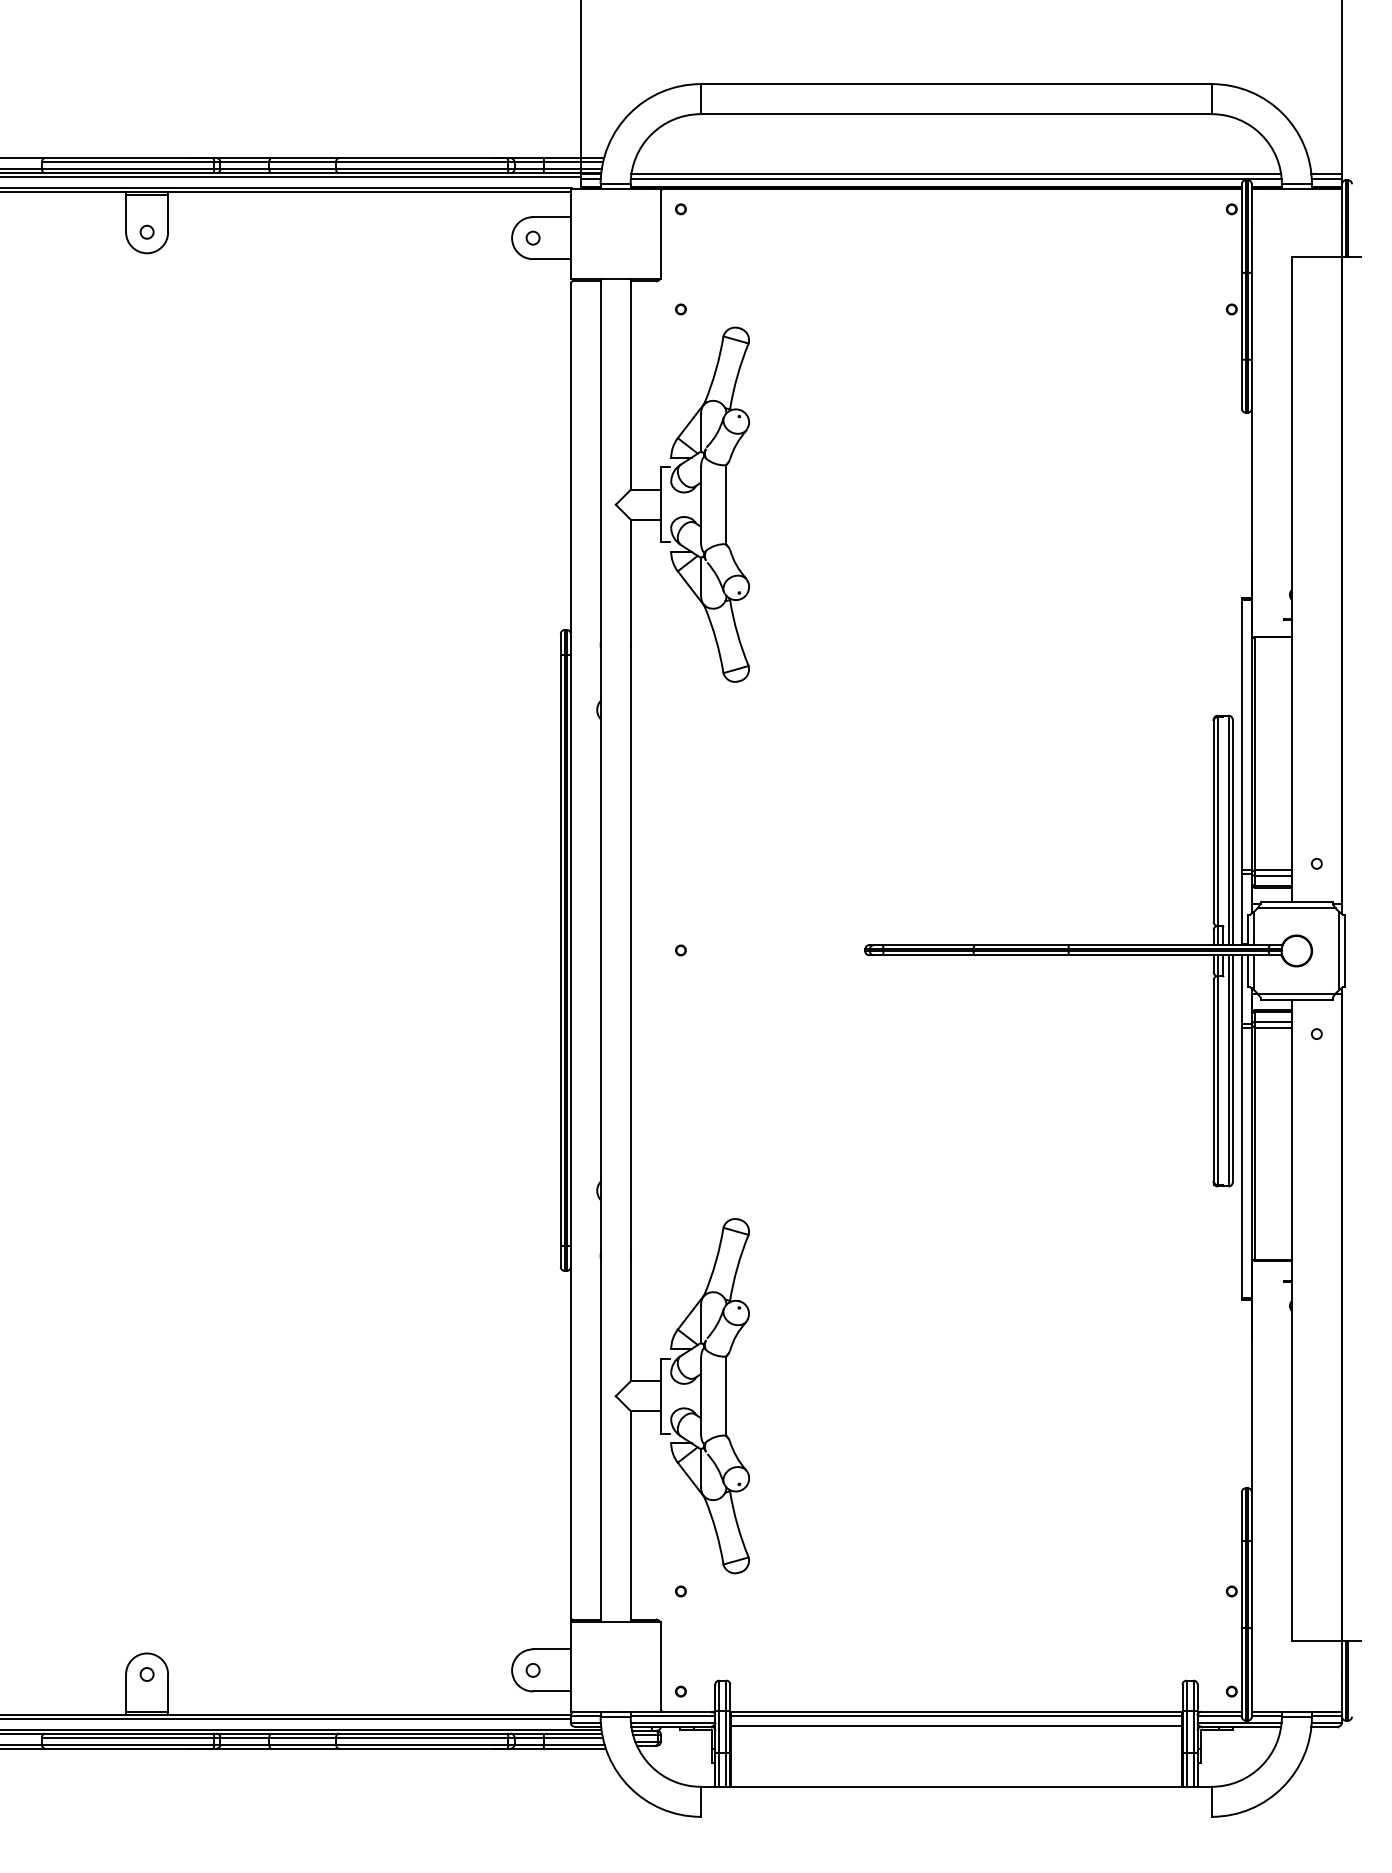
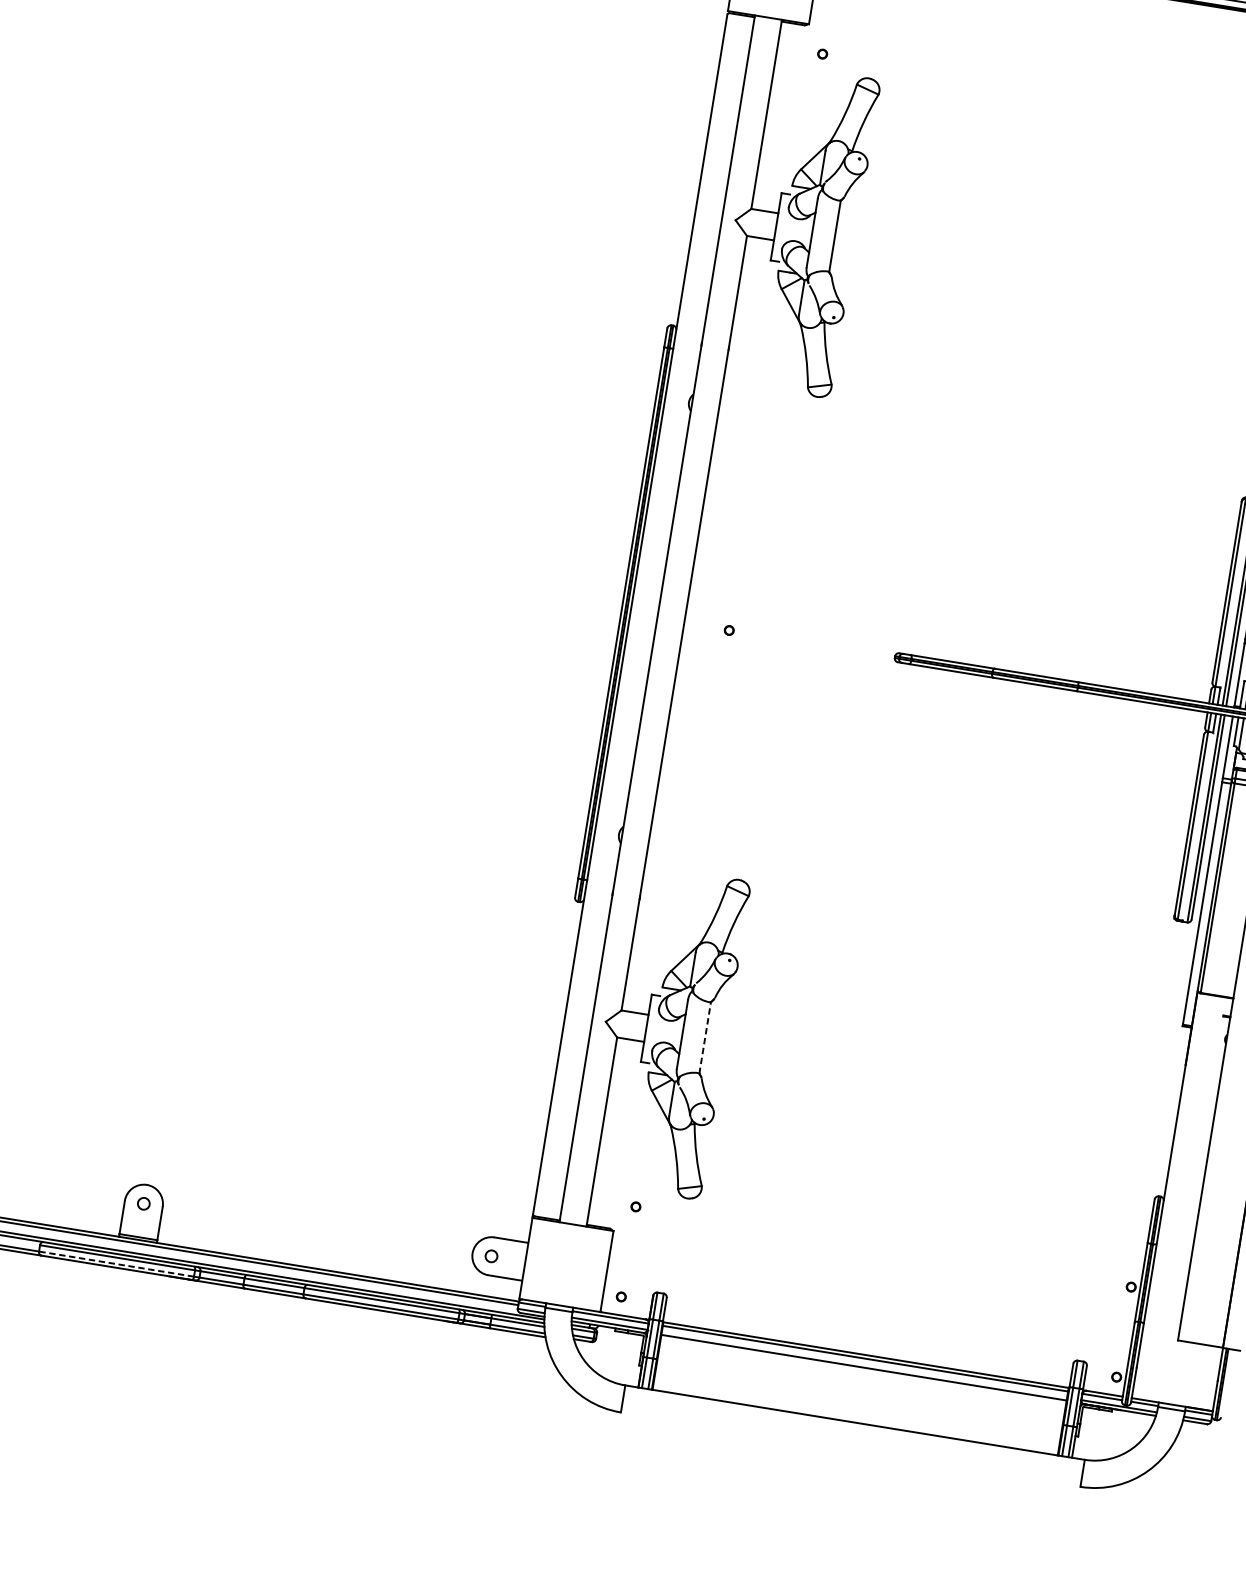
line: (726, 1396) -> (705, 1038), solid -> dashed
line: (127, 1744) -> (115, 1263), solid -> dashed

